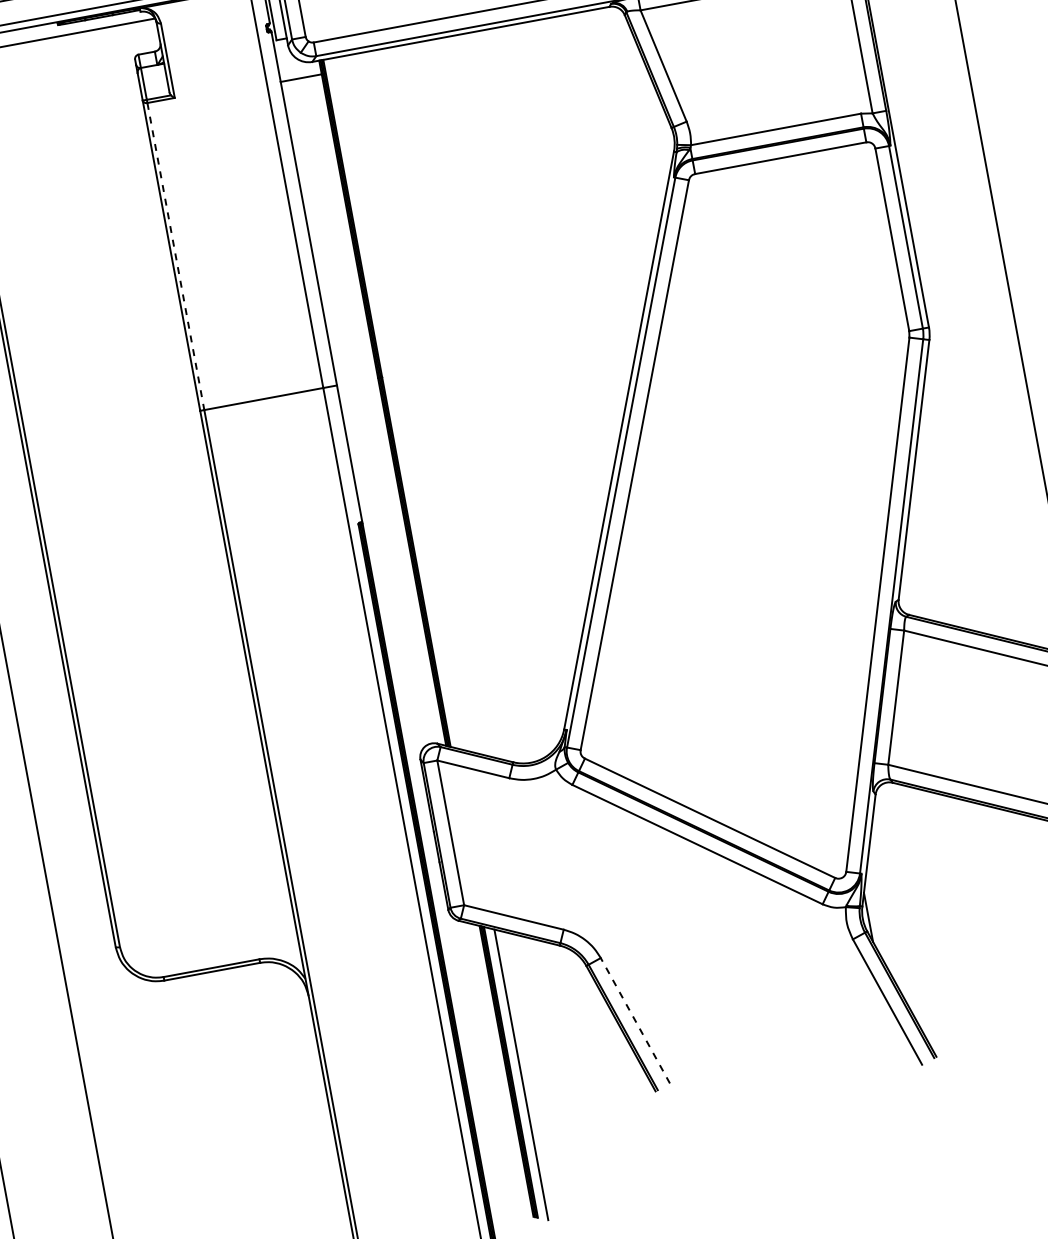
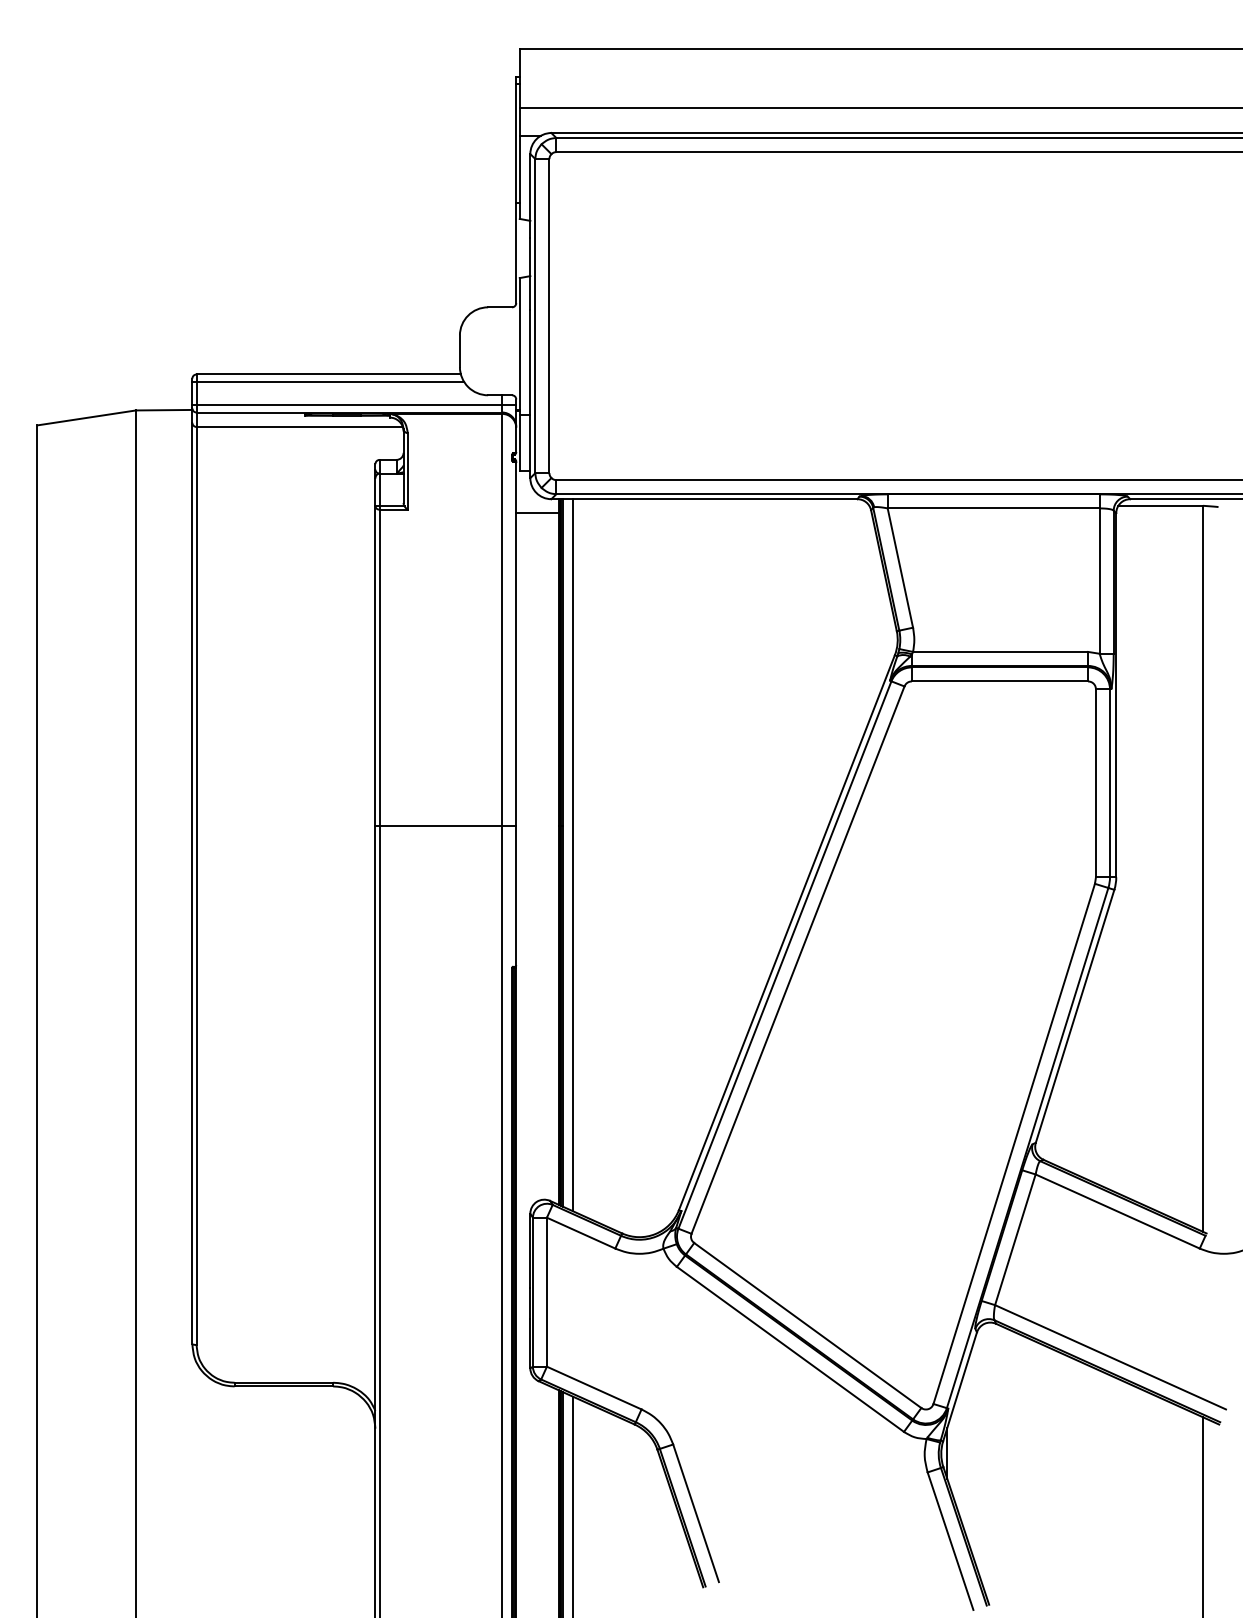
line: (175, 257) -> (379, 668), dashed -> solid
line: (396, 404) -> (572, 855), added
line: (634, 1020) -> (695, 1512), dashed -> solid

